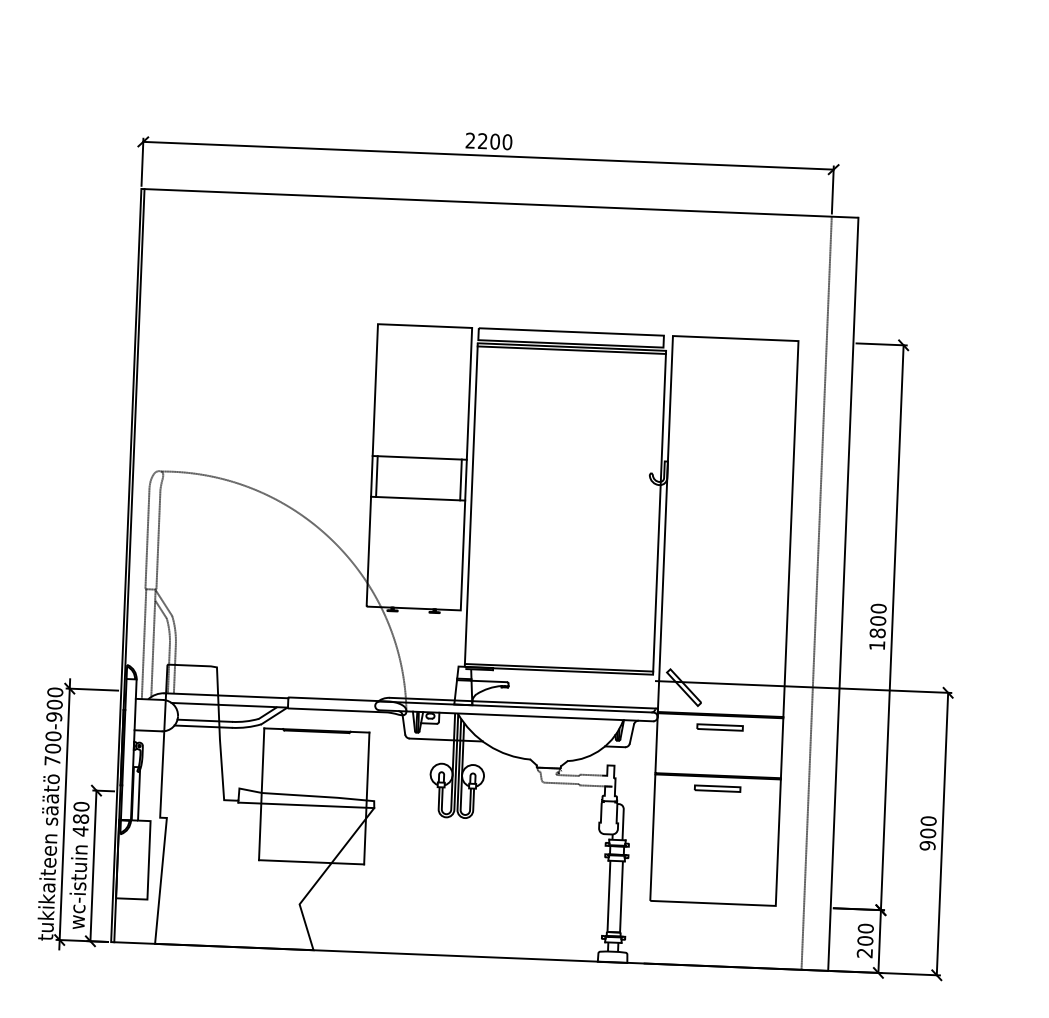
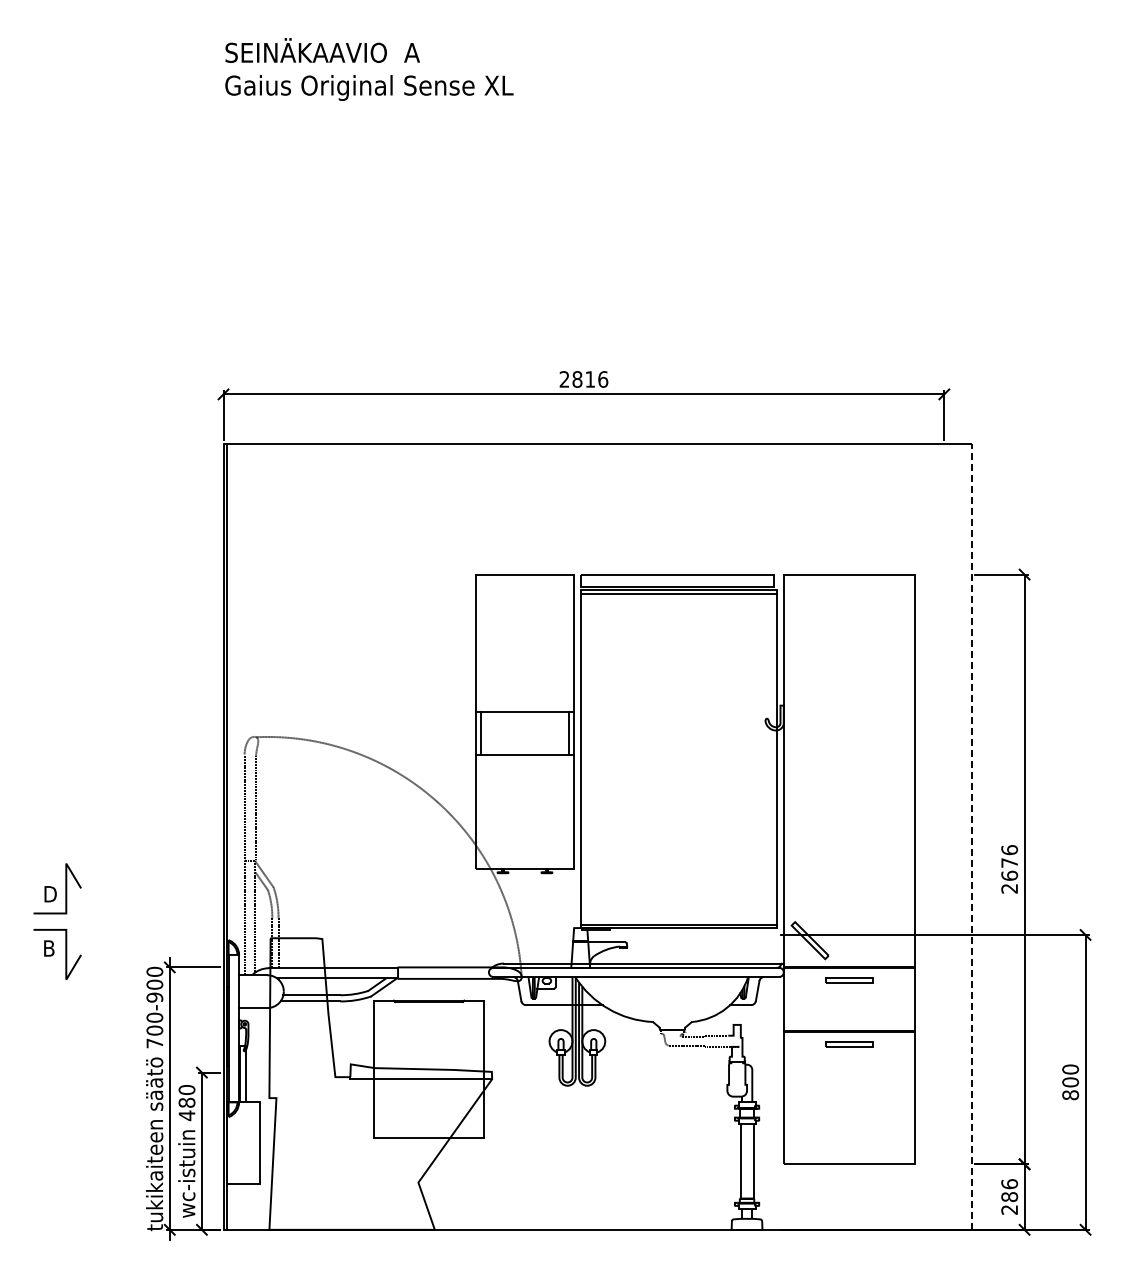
text: (495, 141) -> (590, 379), 2200 -> 2816
line: (816, 593) -> (944, 836), removed
line: (843, 594) -> (972, 836), solid -> dashed
text: (877, 627) -> (1009, 869), 1800 -> 2676
text: (927, 846) -> (1070, 1095), 900 -> 800
text: (865, 934) -> (1009, 1190), 200 -> 286

